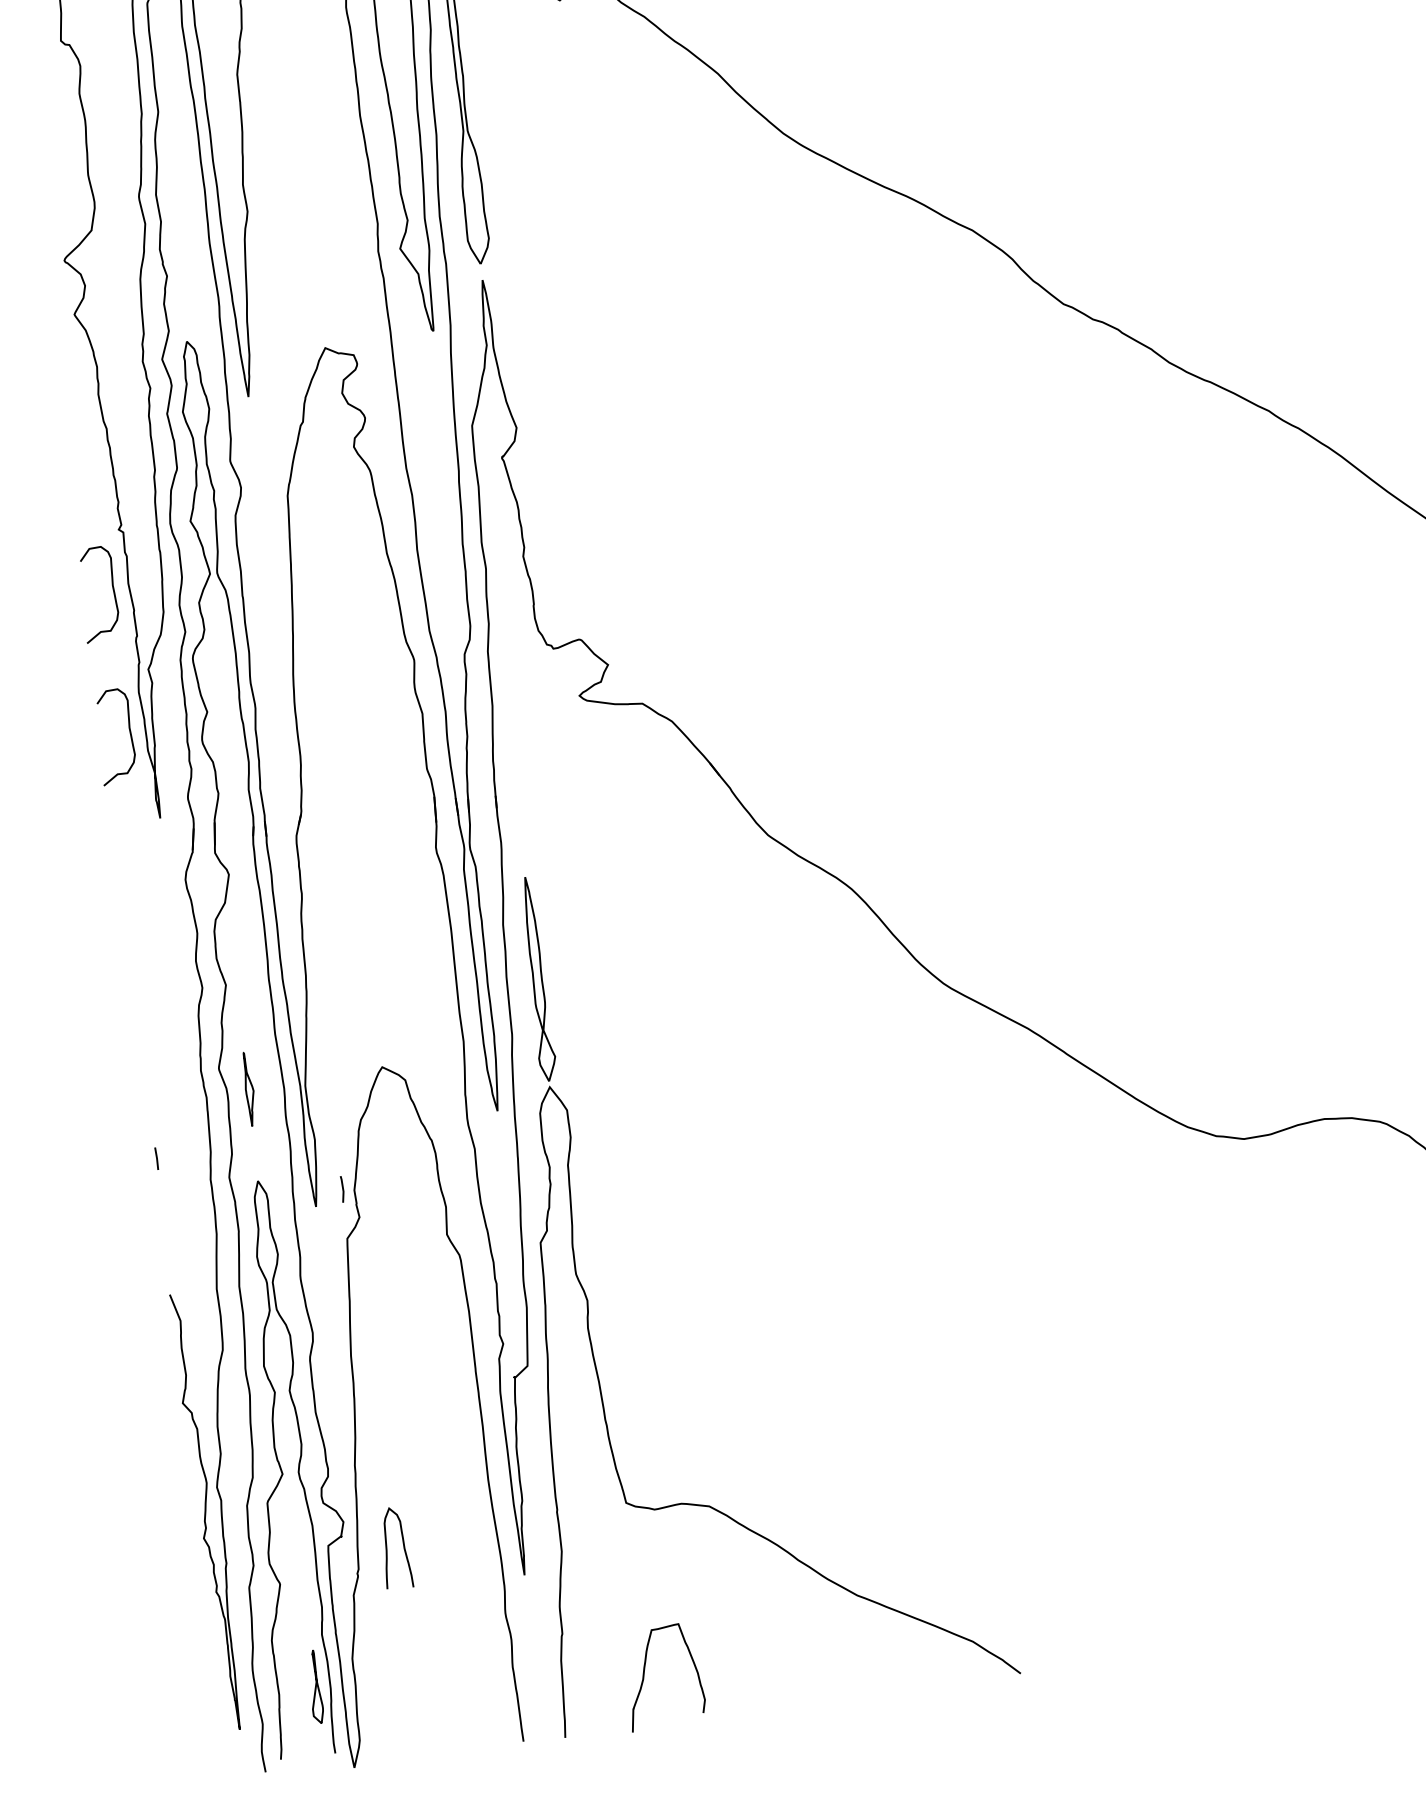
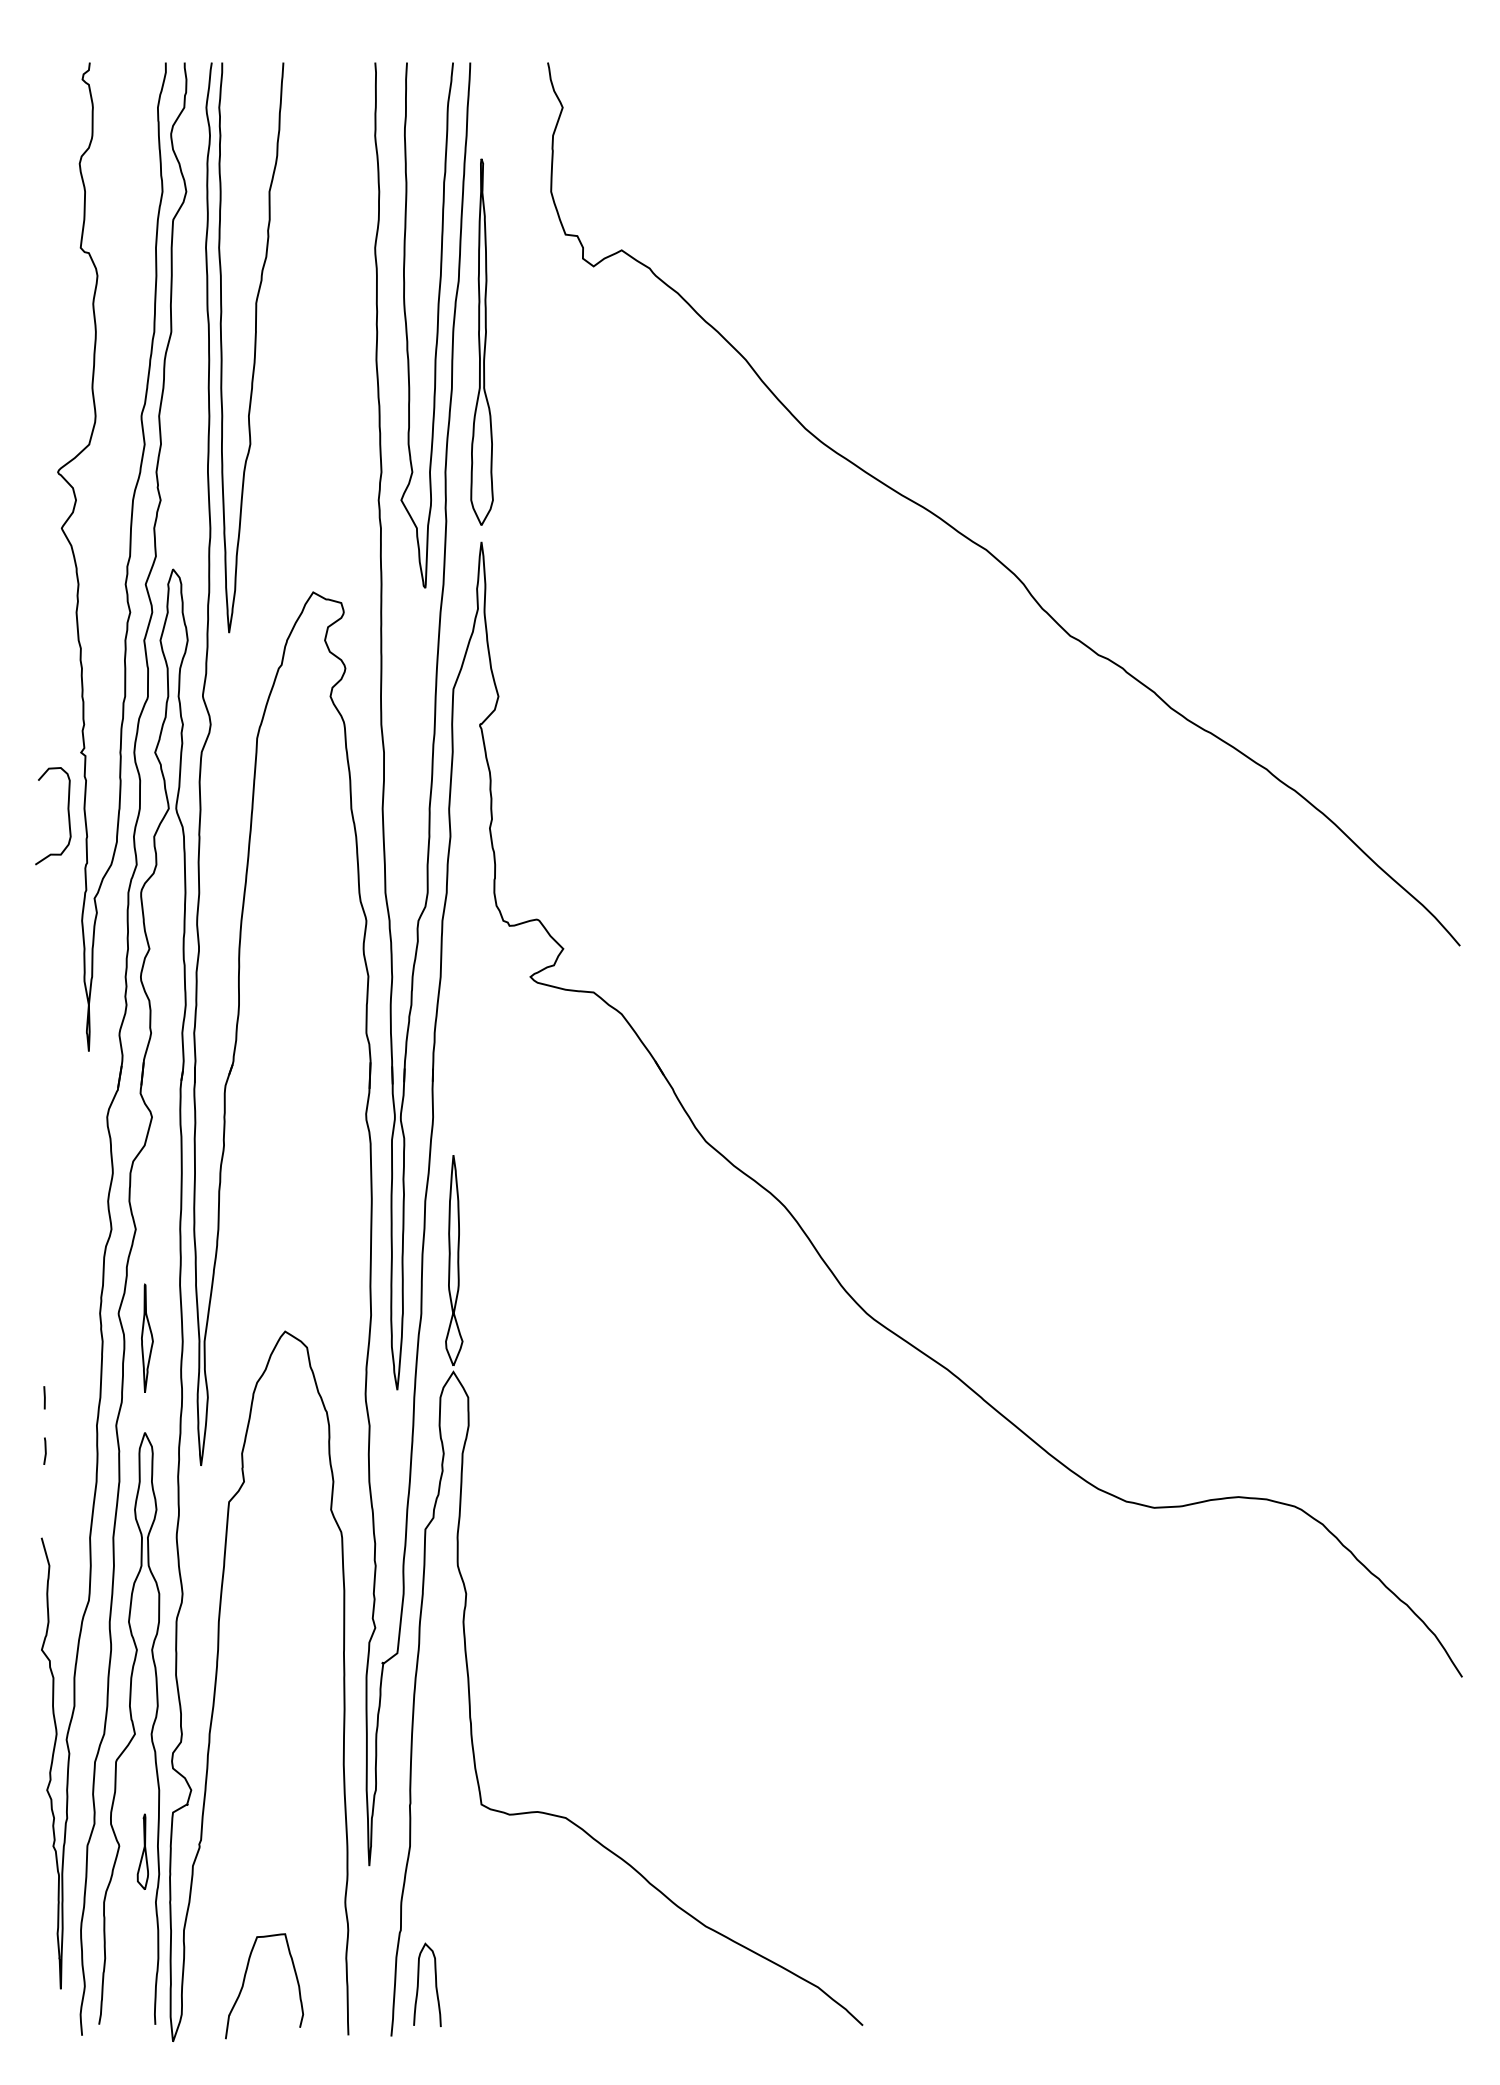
curve: (129, 731) -> (67, 959), removed
part: (249, 1088) -> (147, 1337), size x1.43
line: (341, 1188) -> (44, 1450), moved
curve: (403, 1546) -> (435, 1984), moved
curve: (644, 1676) -> (244, 1983), moved
part: (314, 1686) -> (142, 1851), moved

